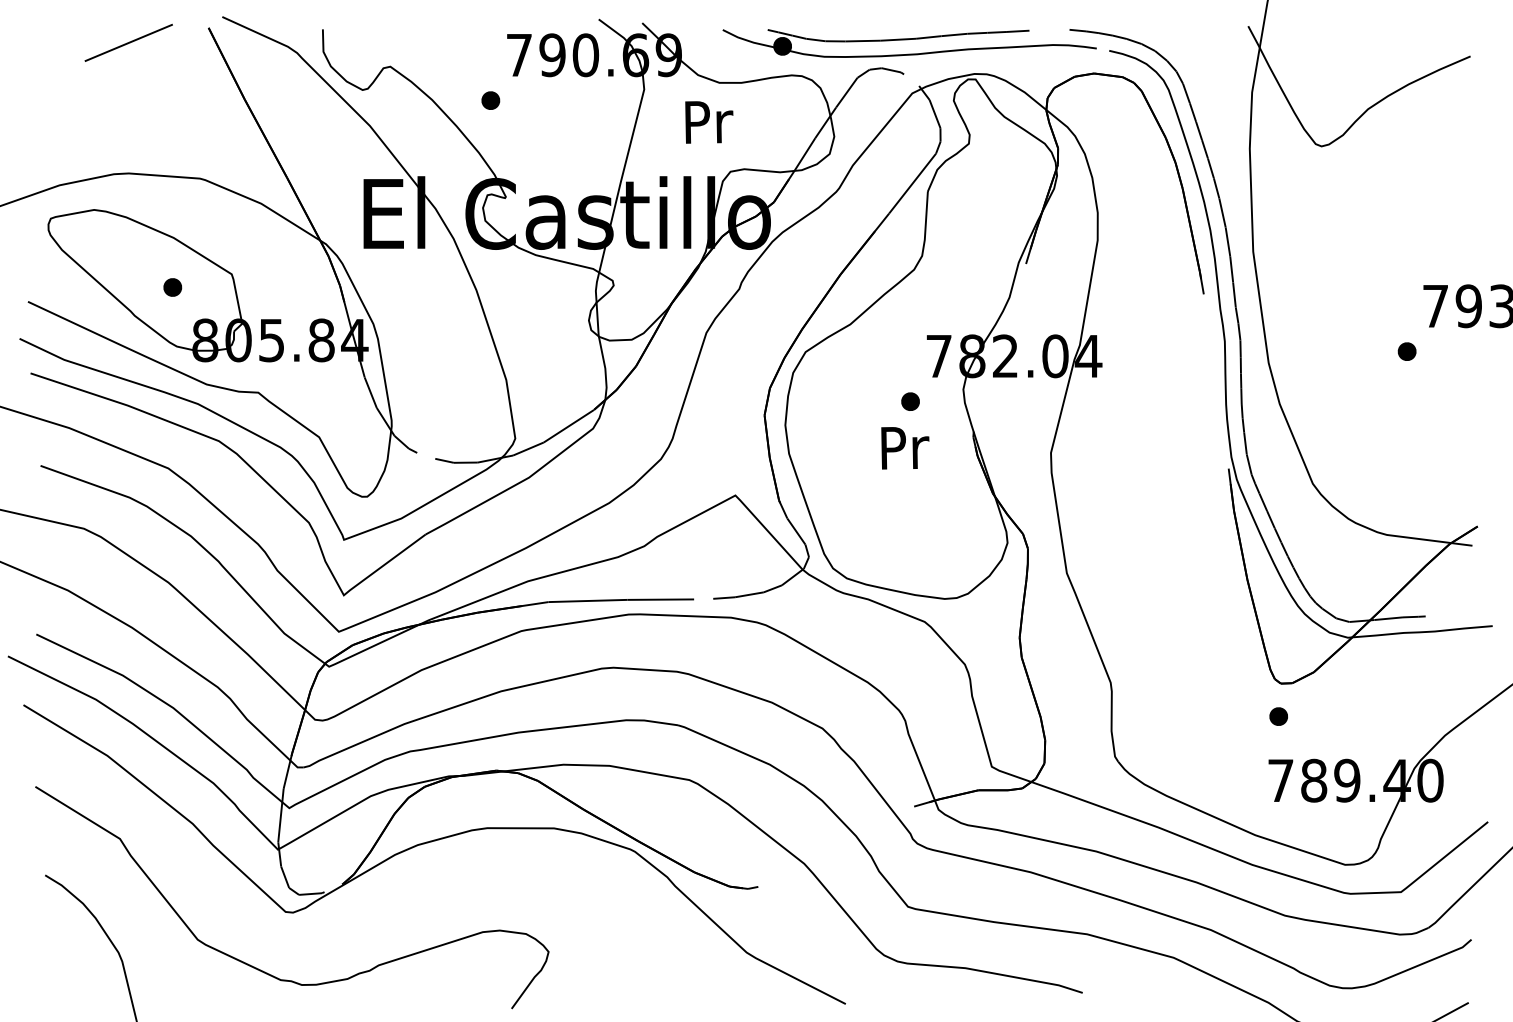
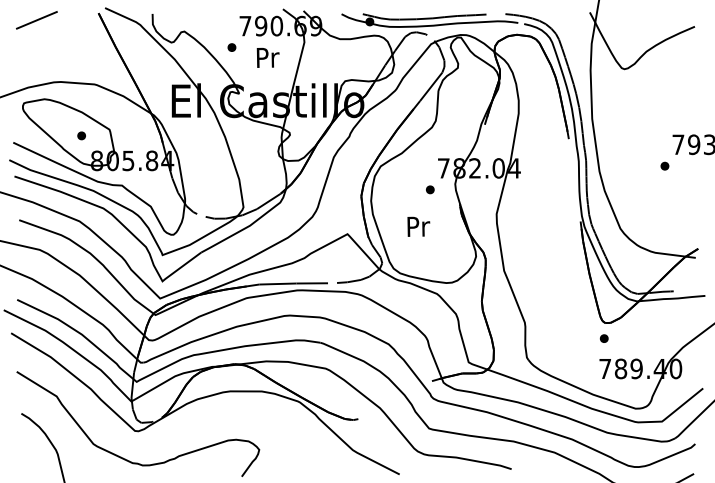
line: (127, 43) -> (36, 20), moved
text: (707, 121) -> (267, 57), moved
text: (904, 447) -> (418, 226), moved

